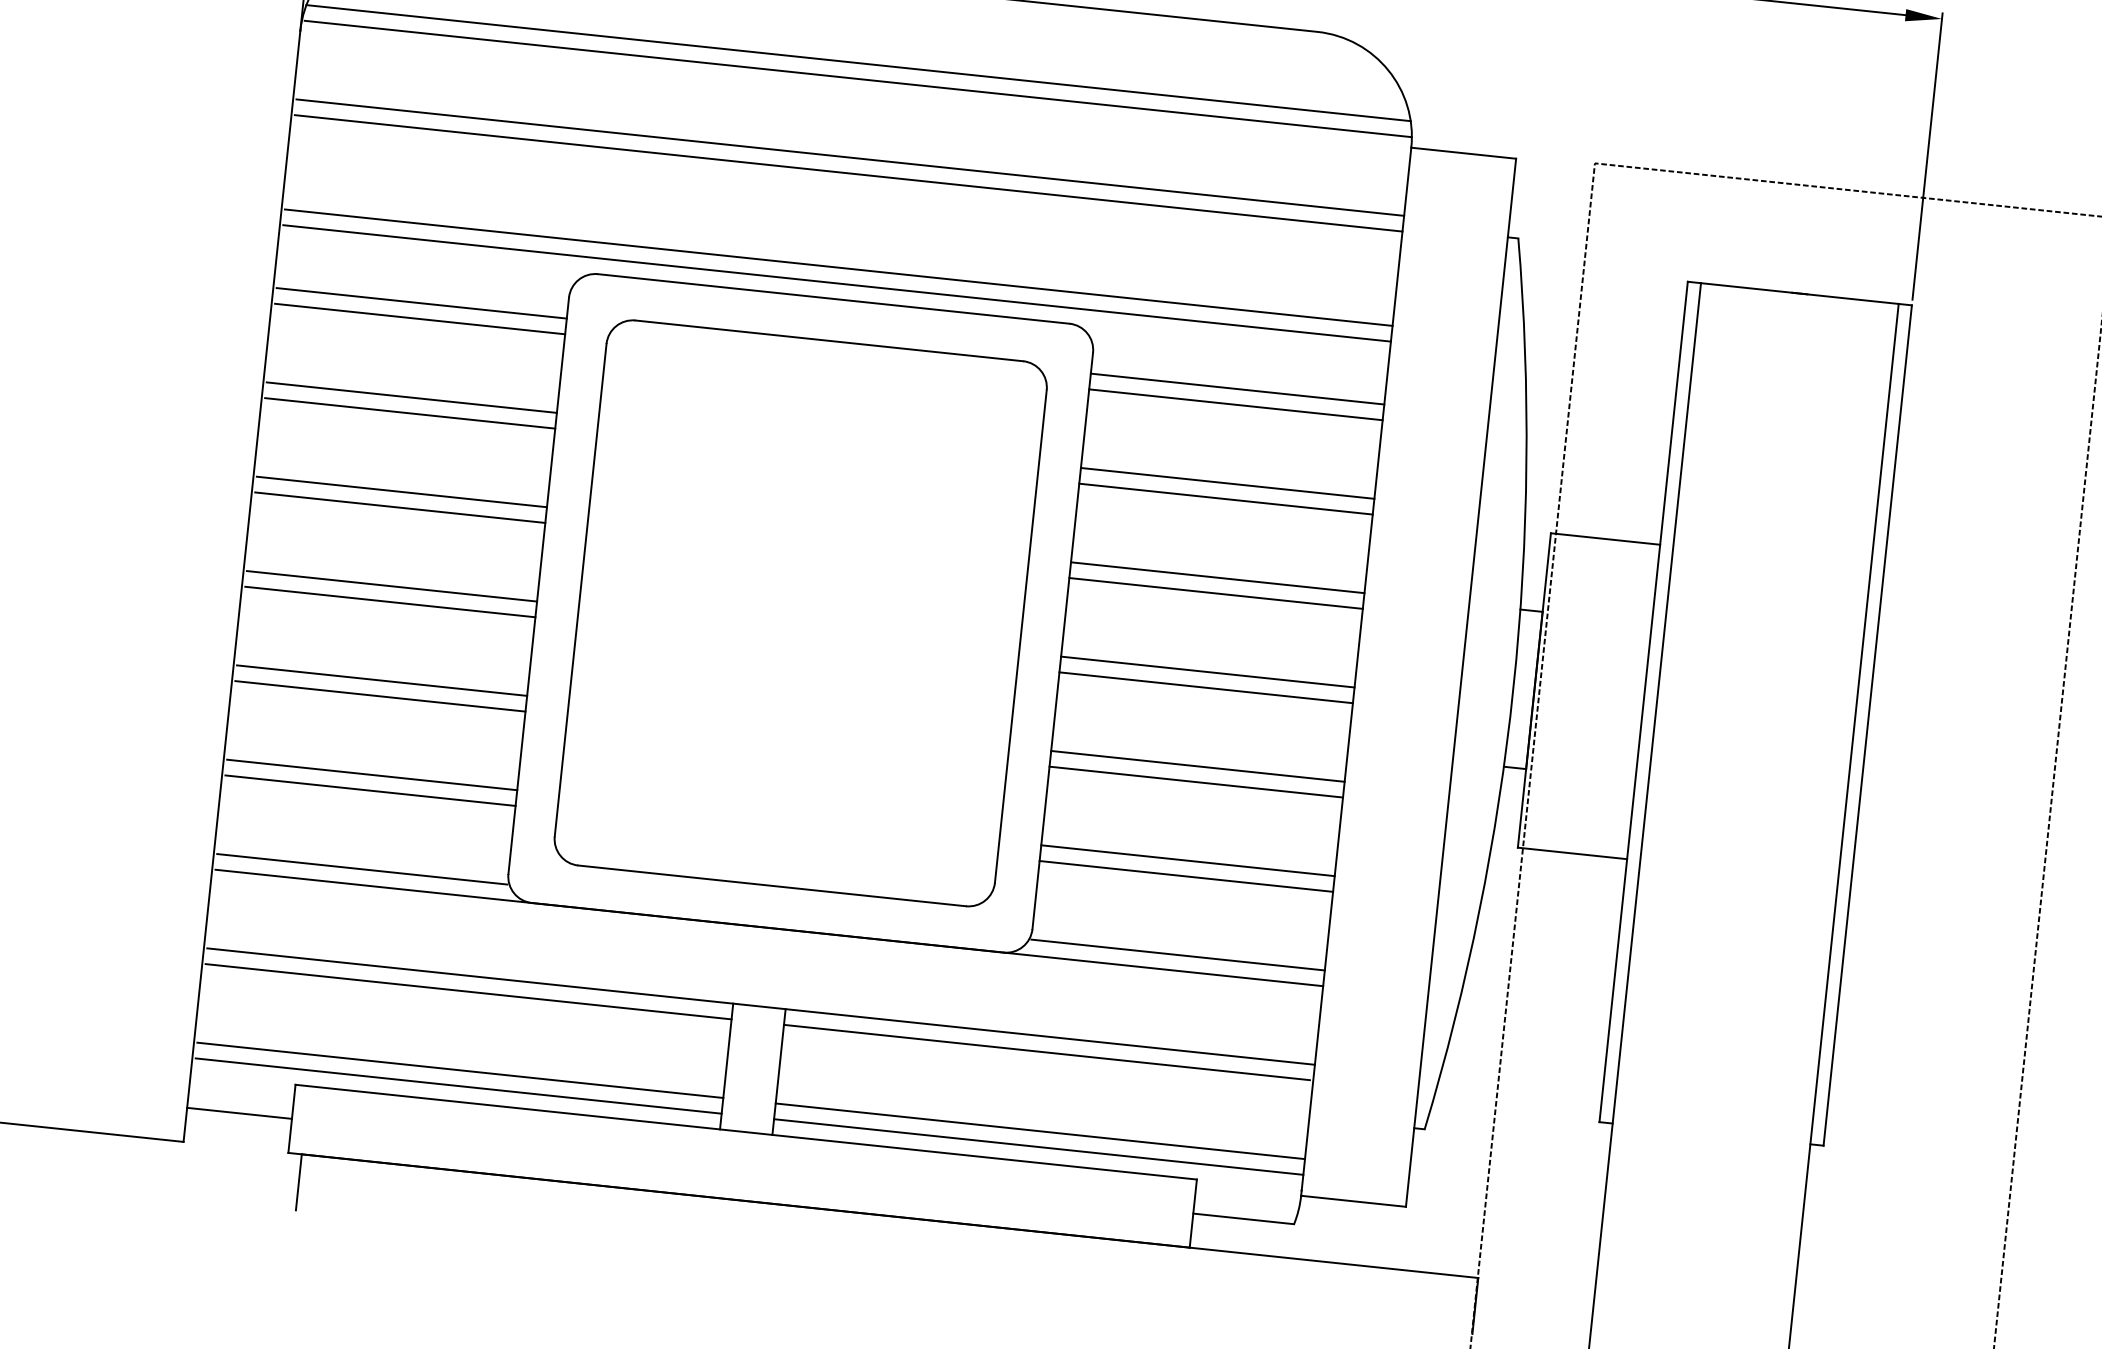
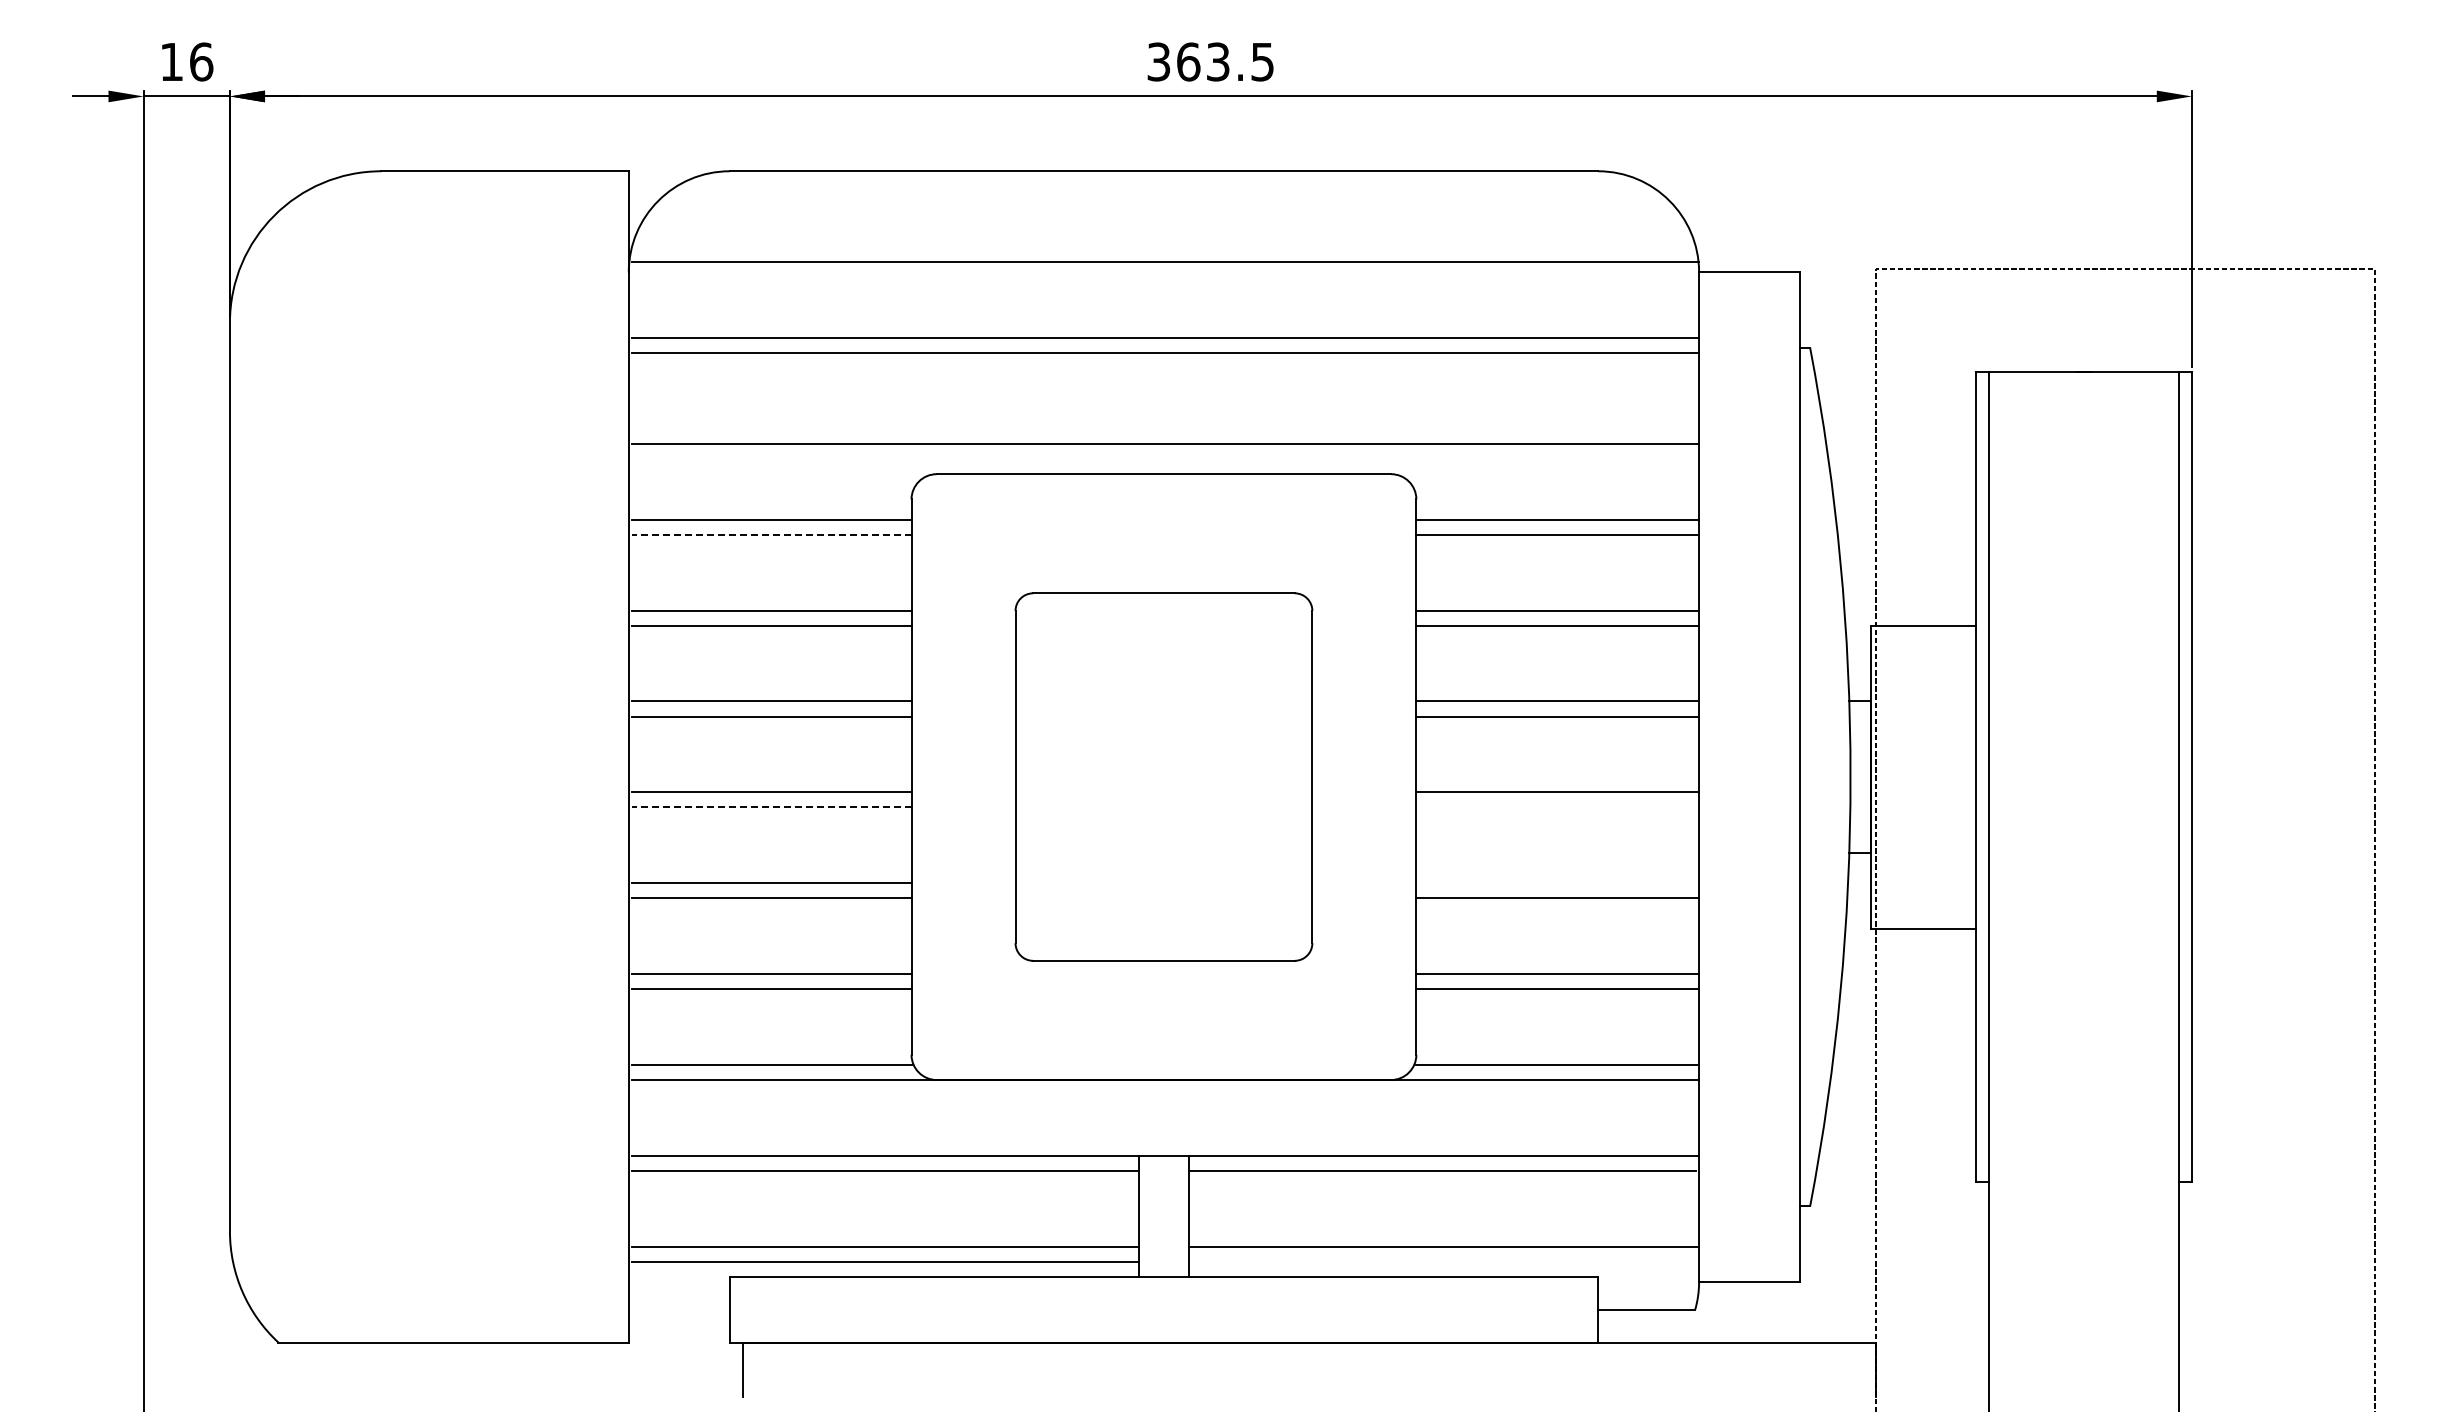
line: (858, 63) -> (1163, 247), removed
line: (837, 283) -> (1165, 459), removed
line: (419, 318) -> (771, 534), solid -> dashed
line: (390, 602) -> (771, 807), solid -> dashed
part: (800, 612) -> (1163, 776), size x0.7
line: (1205, 687) -> (1557, 807), removed
line: (1197, 766) -> (1557, 883), removed
line: (238, 1113) -> (678, 1309), removed
line: (1039, 1146) -> (1444, 1261), removed

